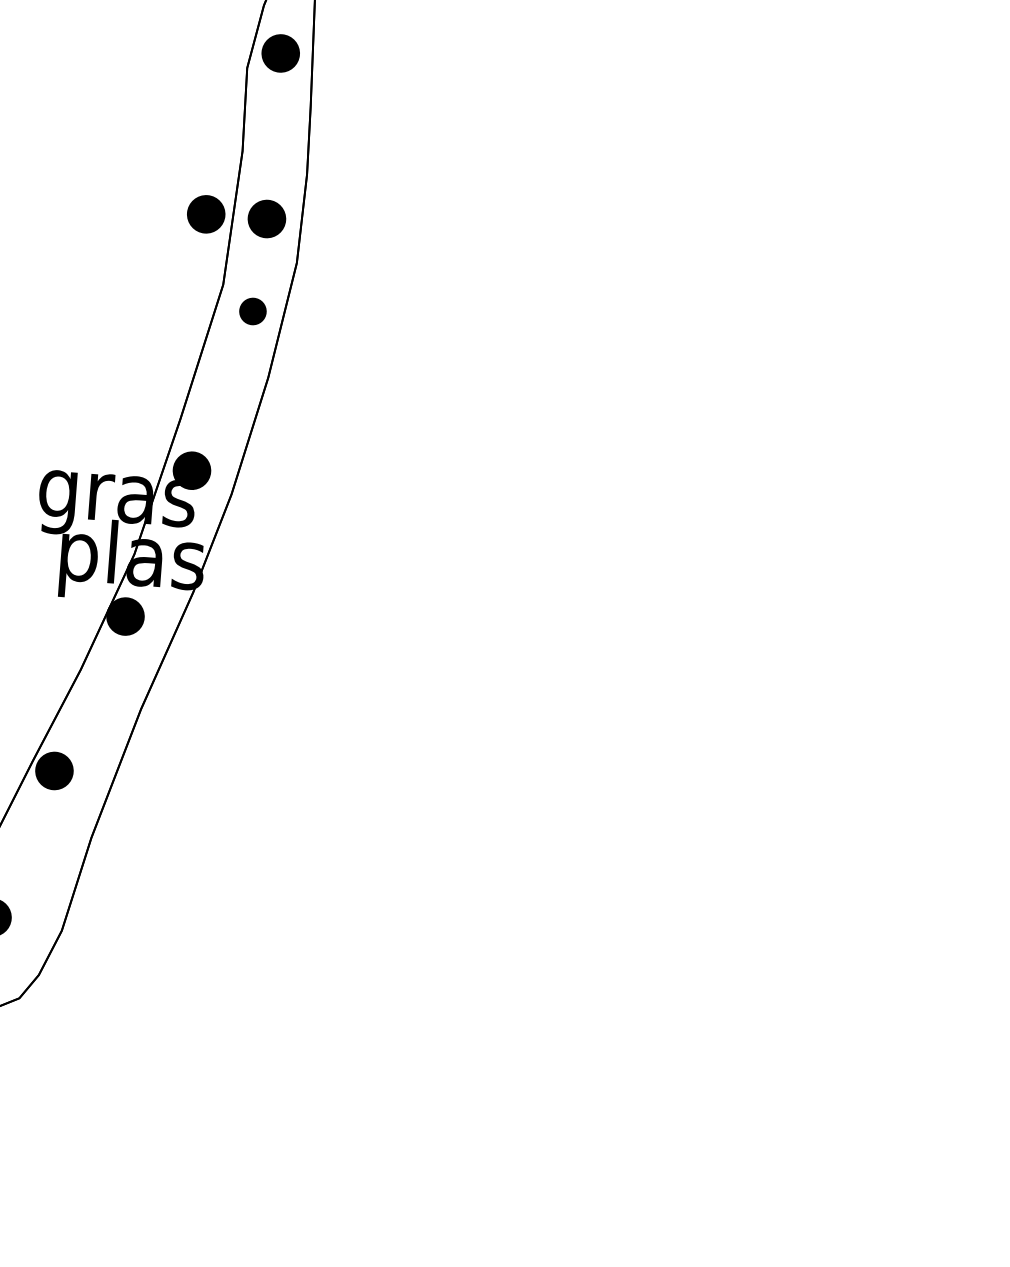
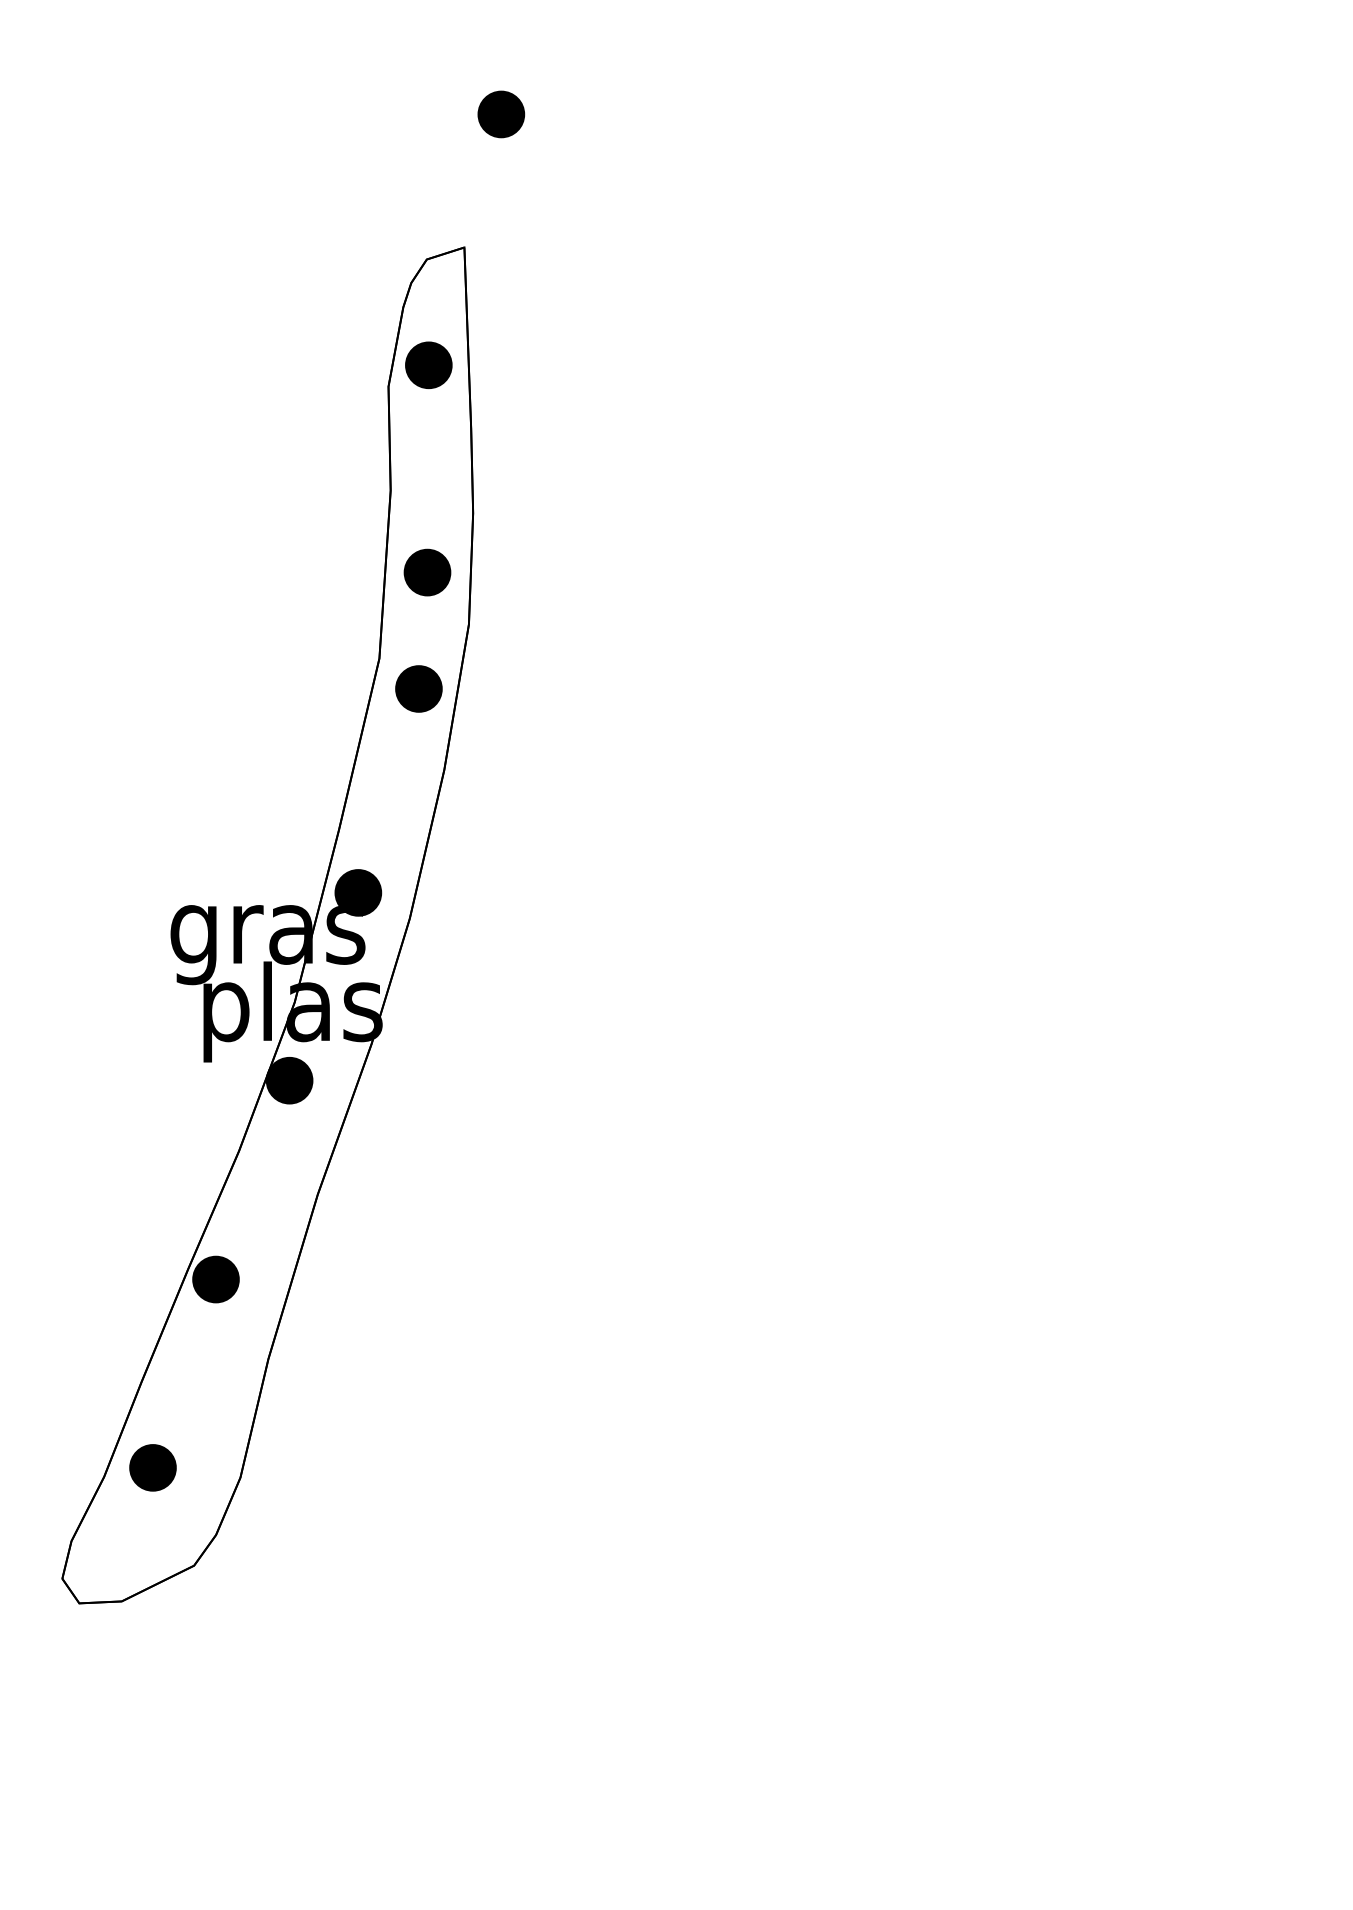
part: (206, 214) -> (351, 572), removed
part: (252, 311) -> (418, 688), size x1.43

